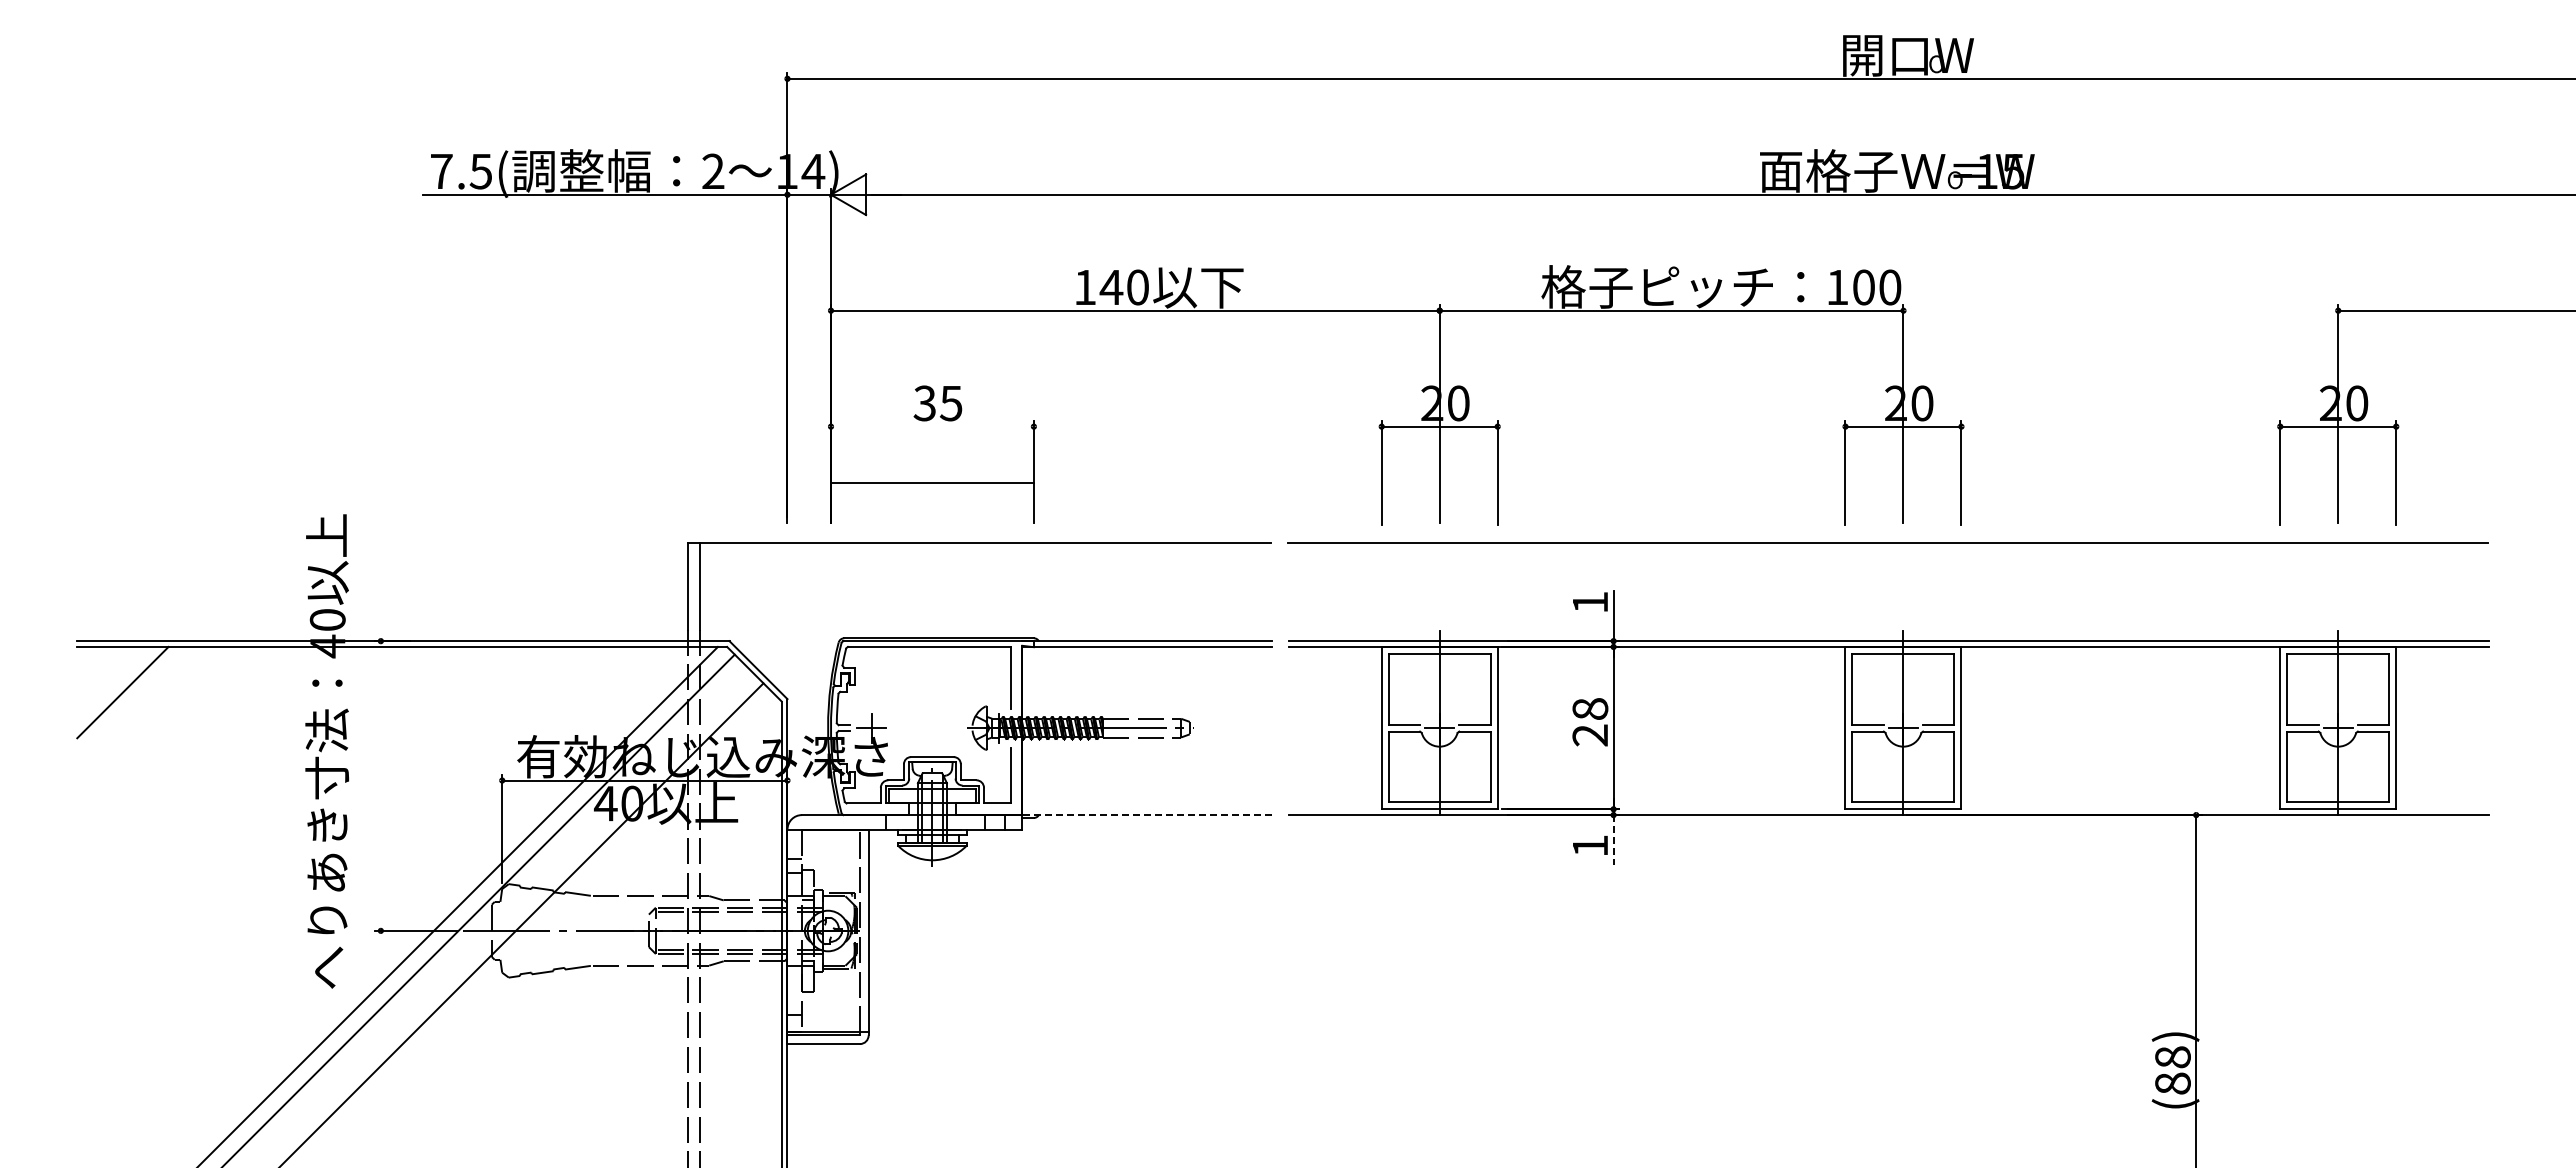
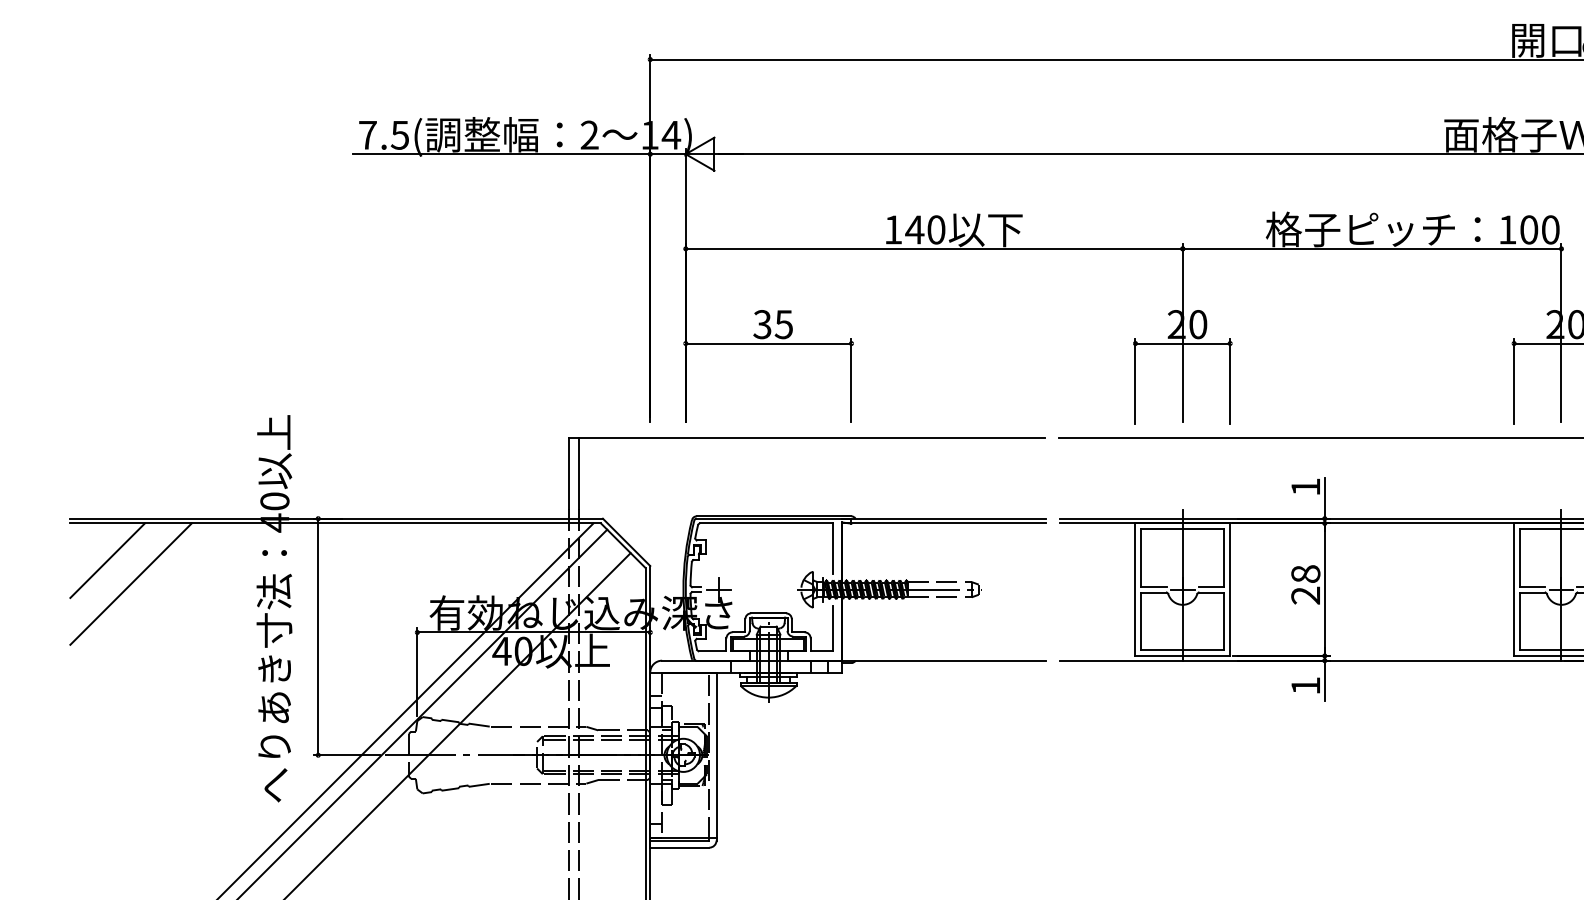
line: (931, 482) -> (767, 343), moved
line: (151, 720) -> (130, 583), added
line: (380, 785) -> (317, 636), added
line: (1146, 815) -> (943, 661), dashed -> solid
line: (1613, 840) -> (1324, 681), dashed -> solid

